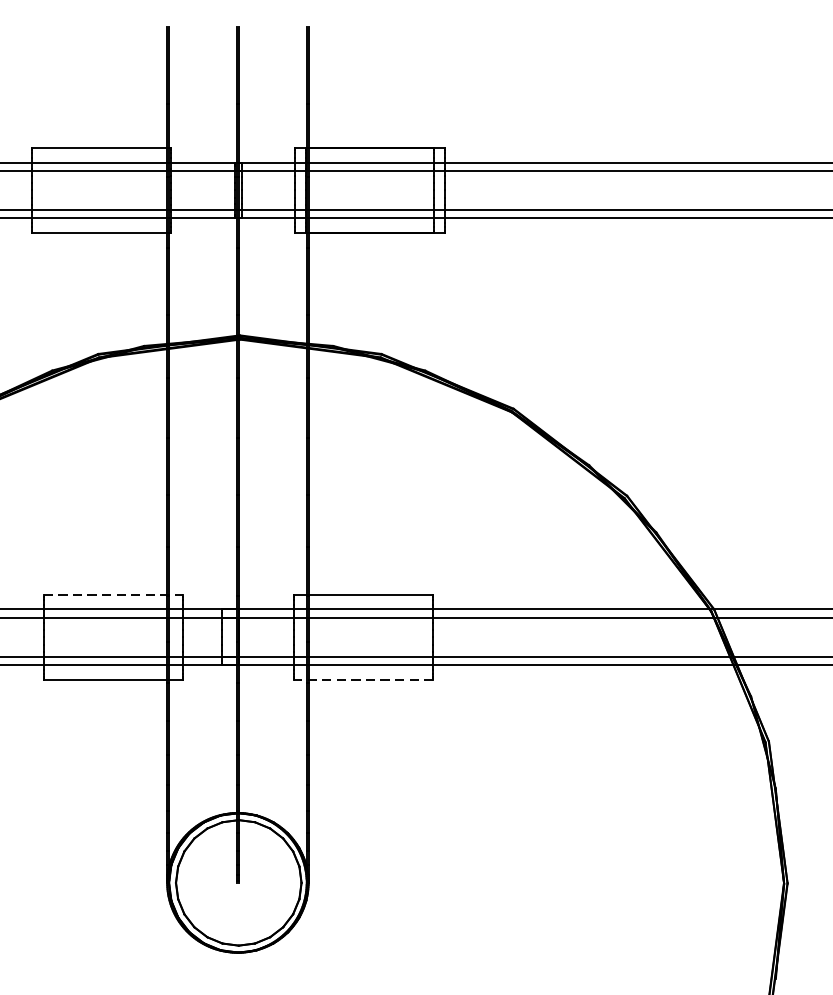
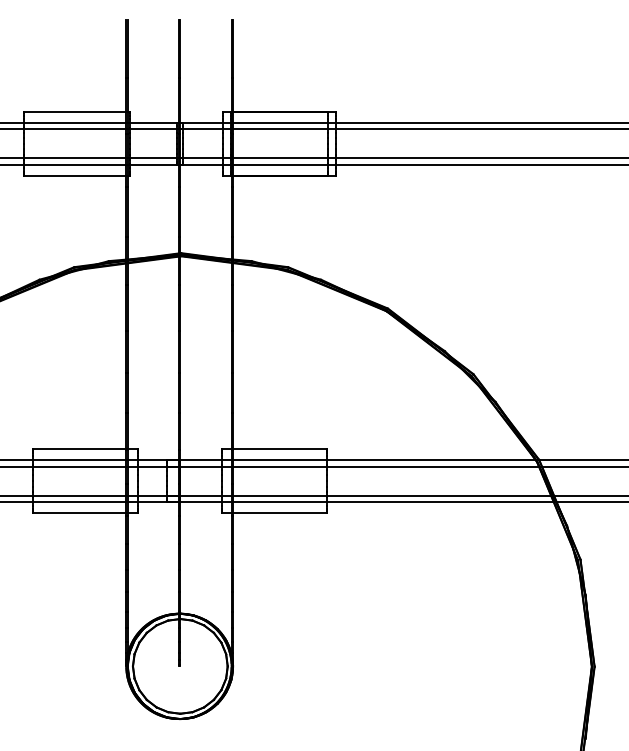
line: (113, 594) -> (85, 448), dashed -> solid
line: (363, 680) -> (274, 513), dashed -> solid

